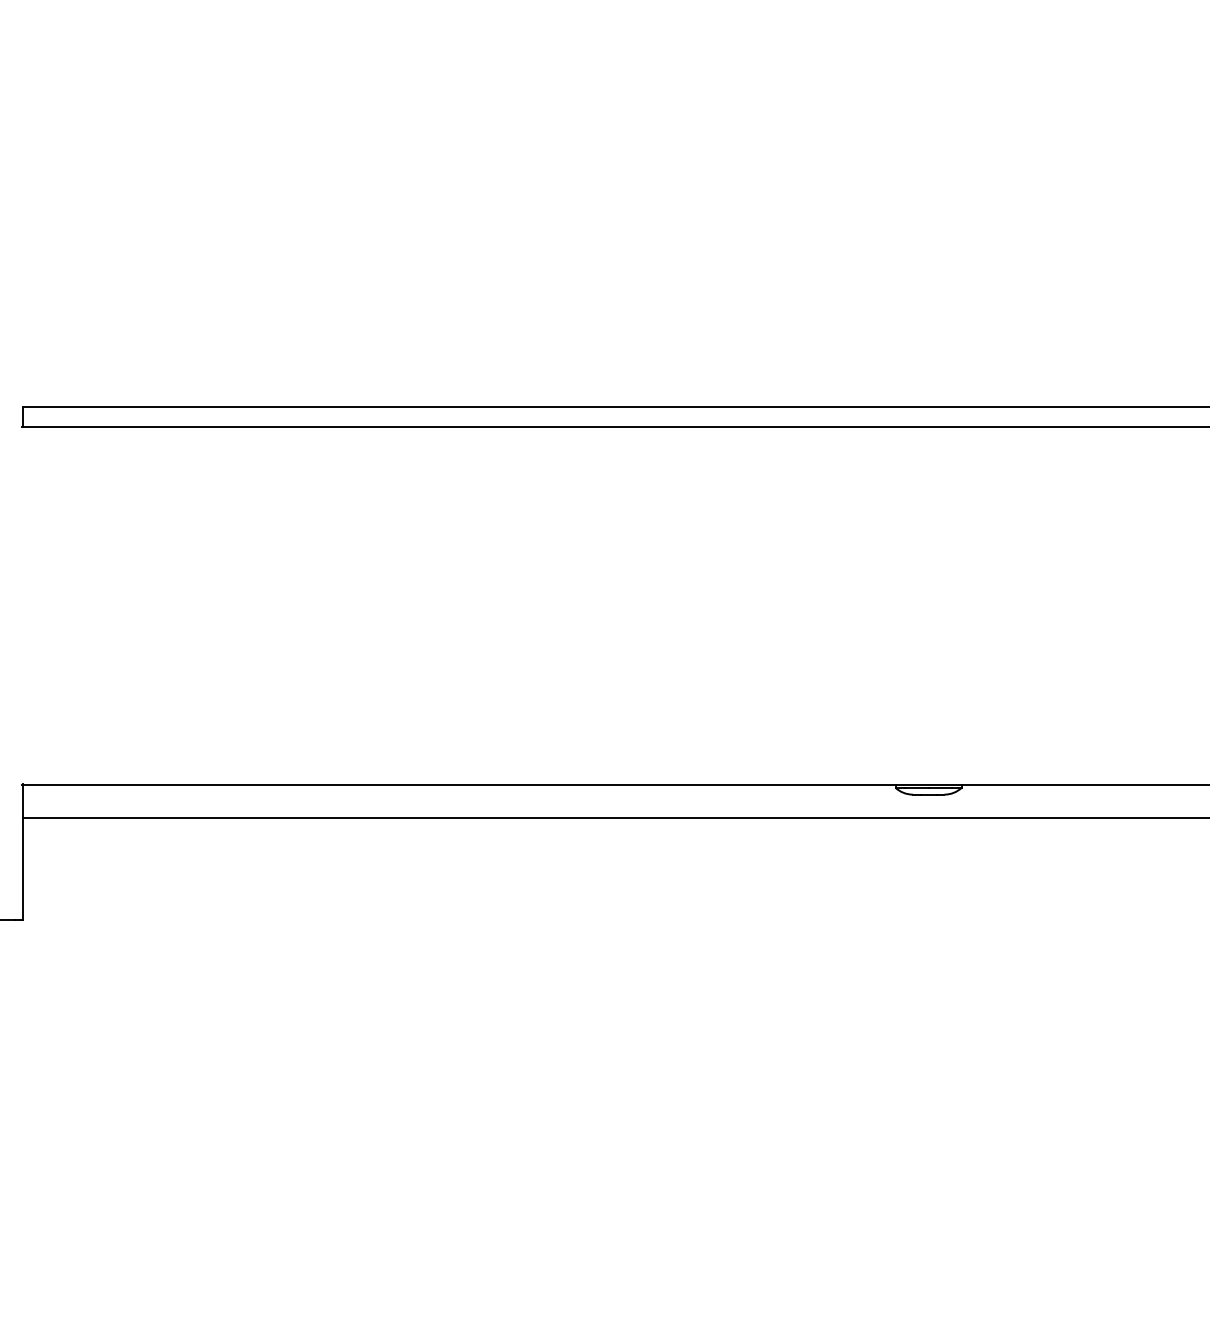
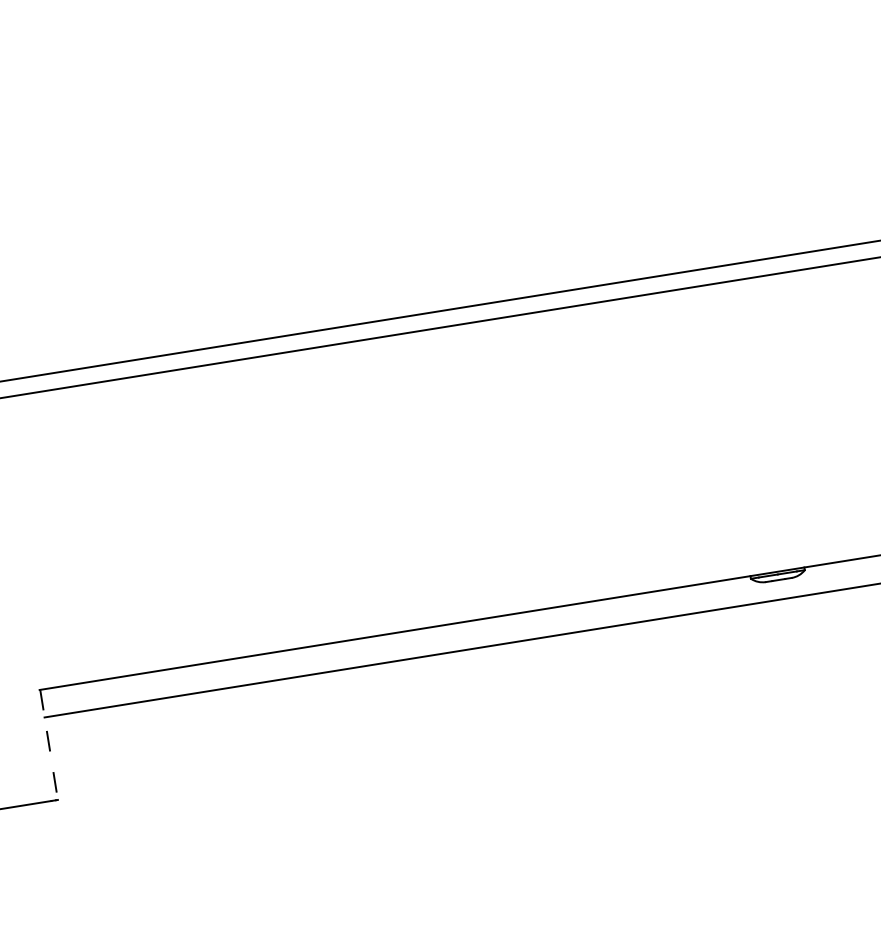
line: (22, 852) -> (49, 745), solid -> dashed

